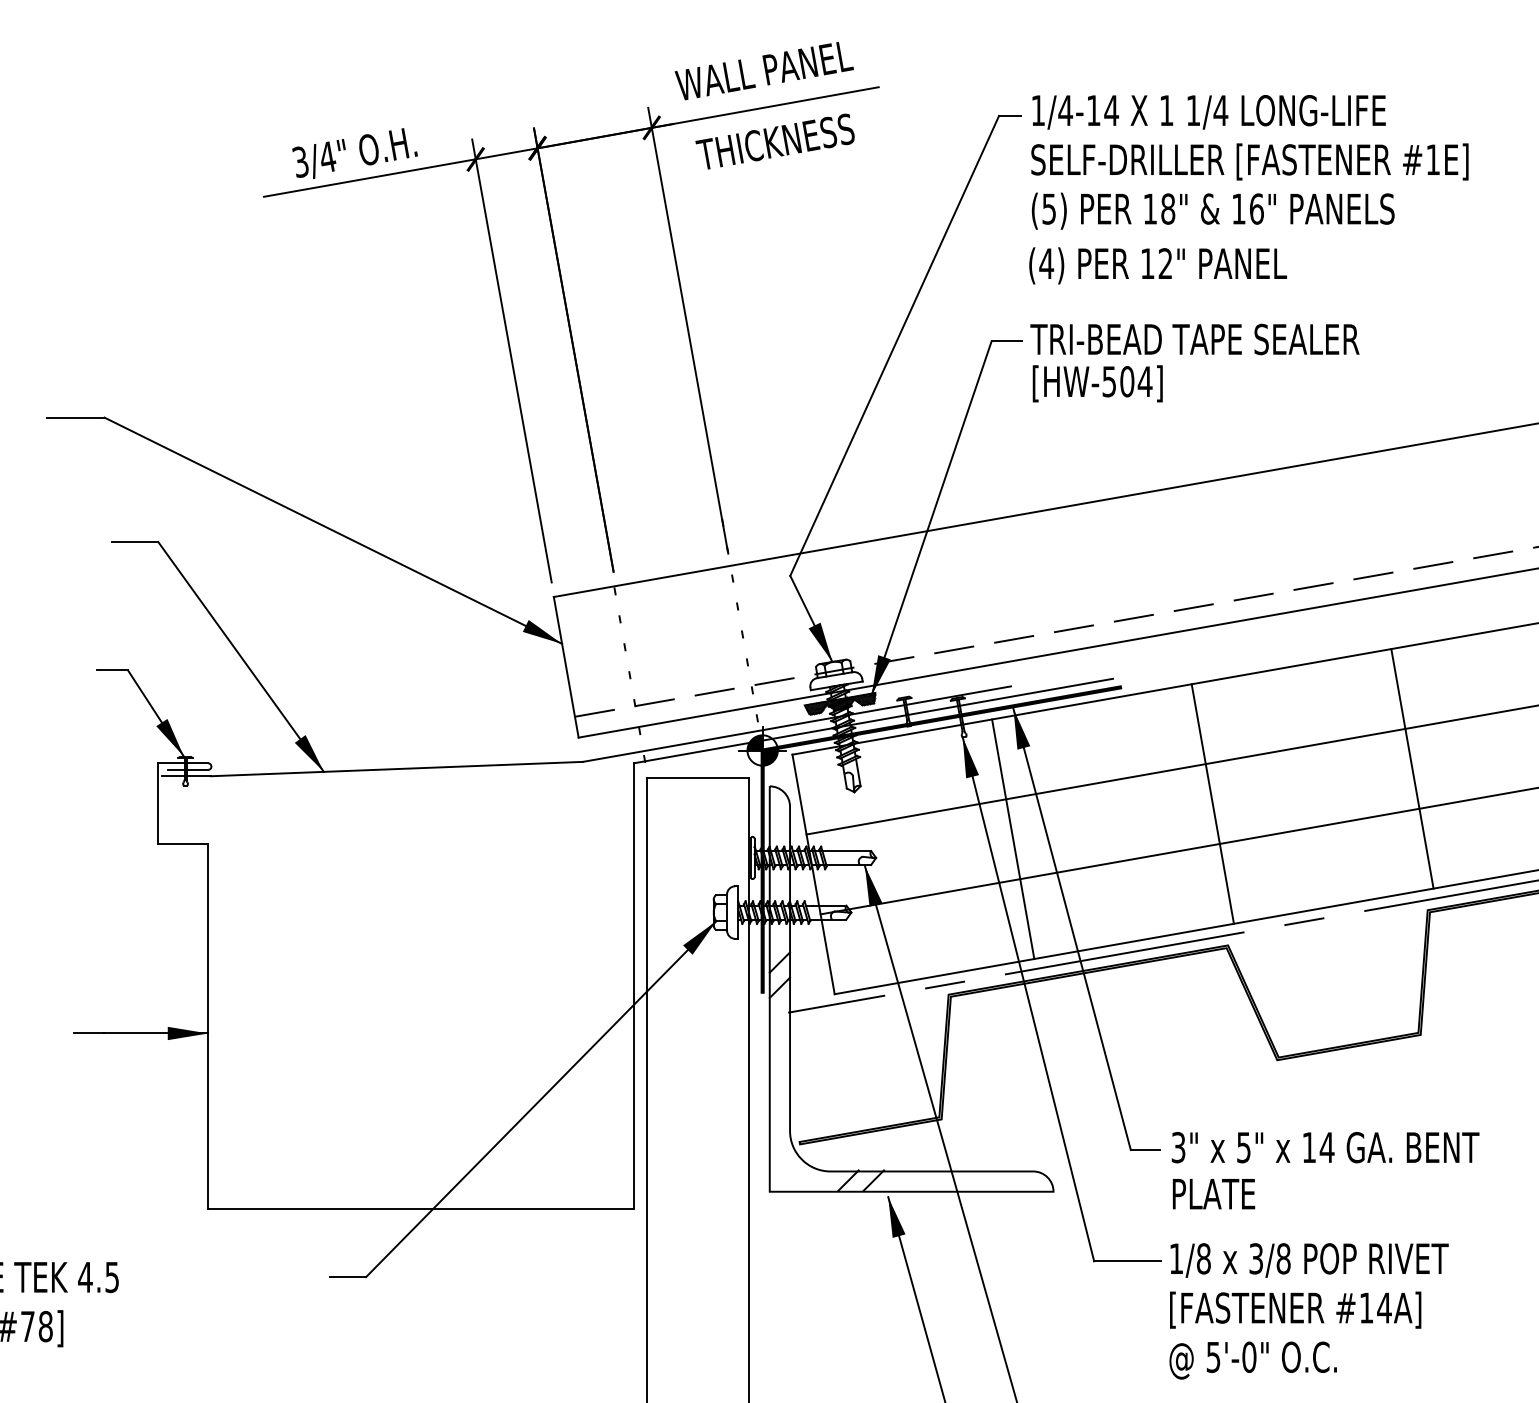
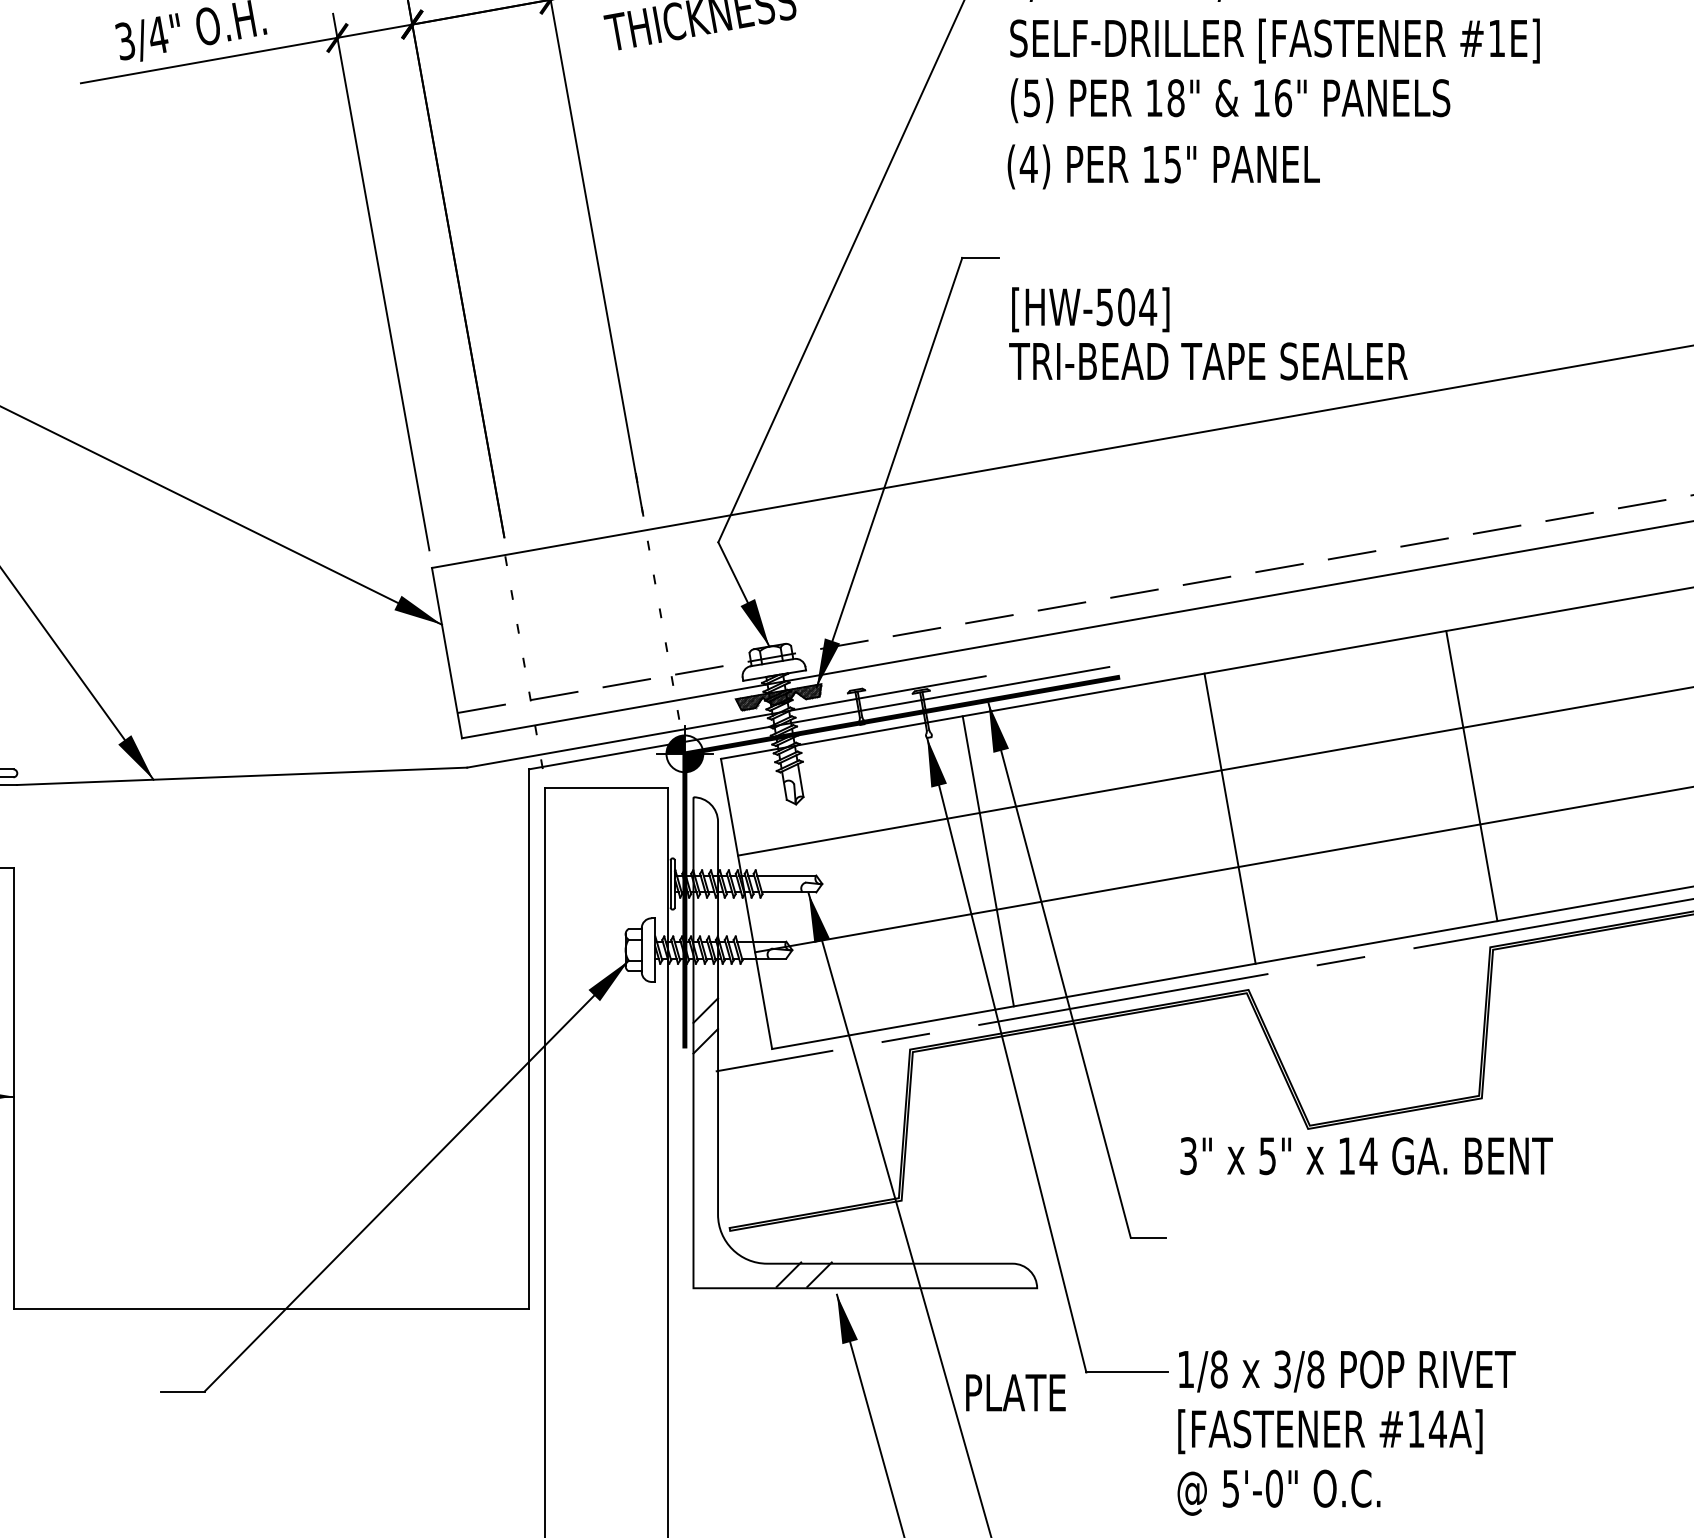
text: (1165, 263) -> (1172, 164), 12" -> 15"
text: (1194, 339) -> (1207, 361), moved
text: (1325, 1147) -> (1366, 1155), moved
text: (1213, 1194) -> (1015, 1393), moved

